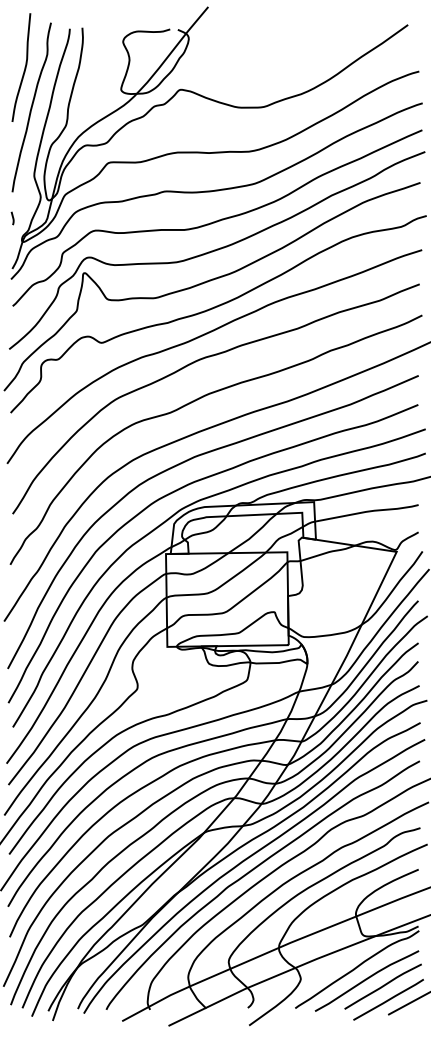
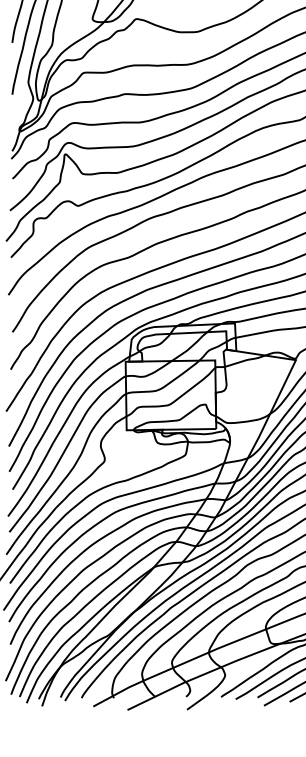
curve: (12, 218) -> (12, 114), removed

